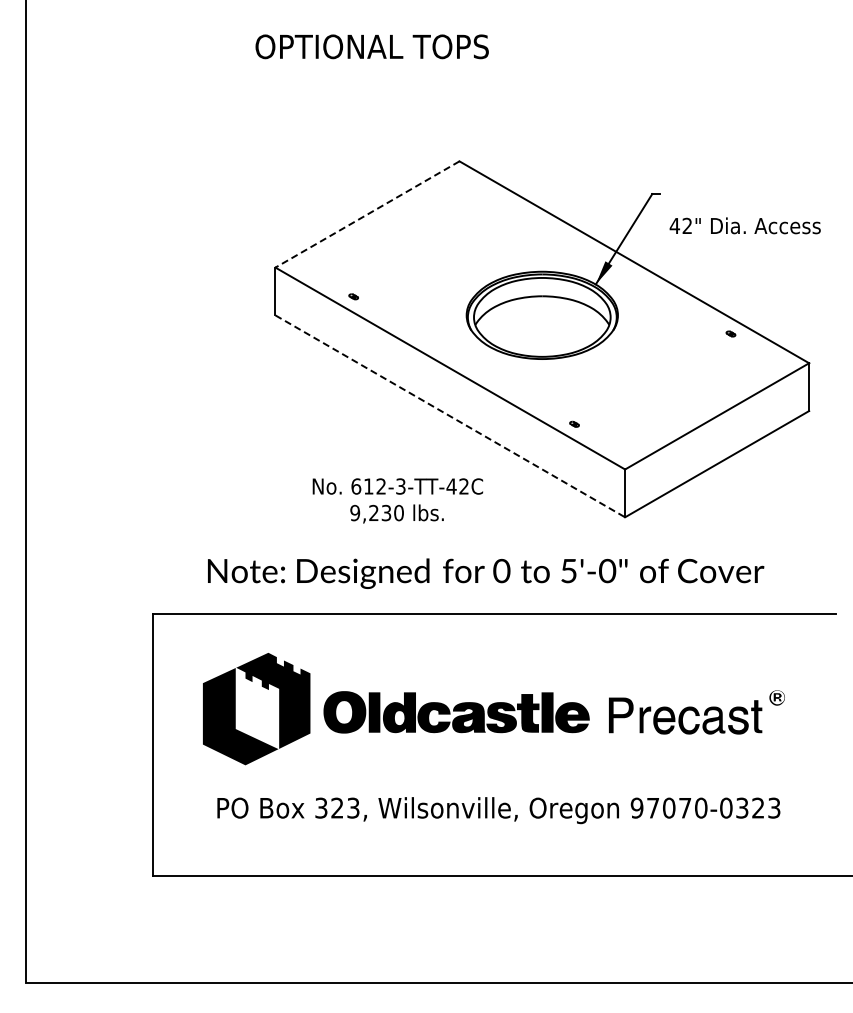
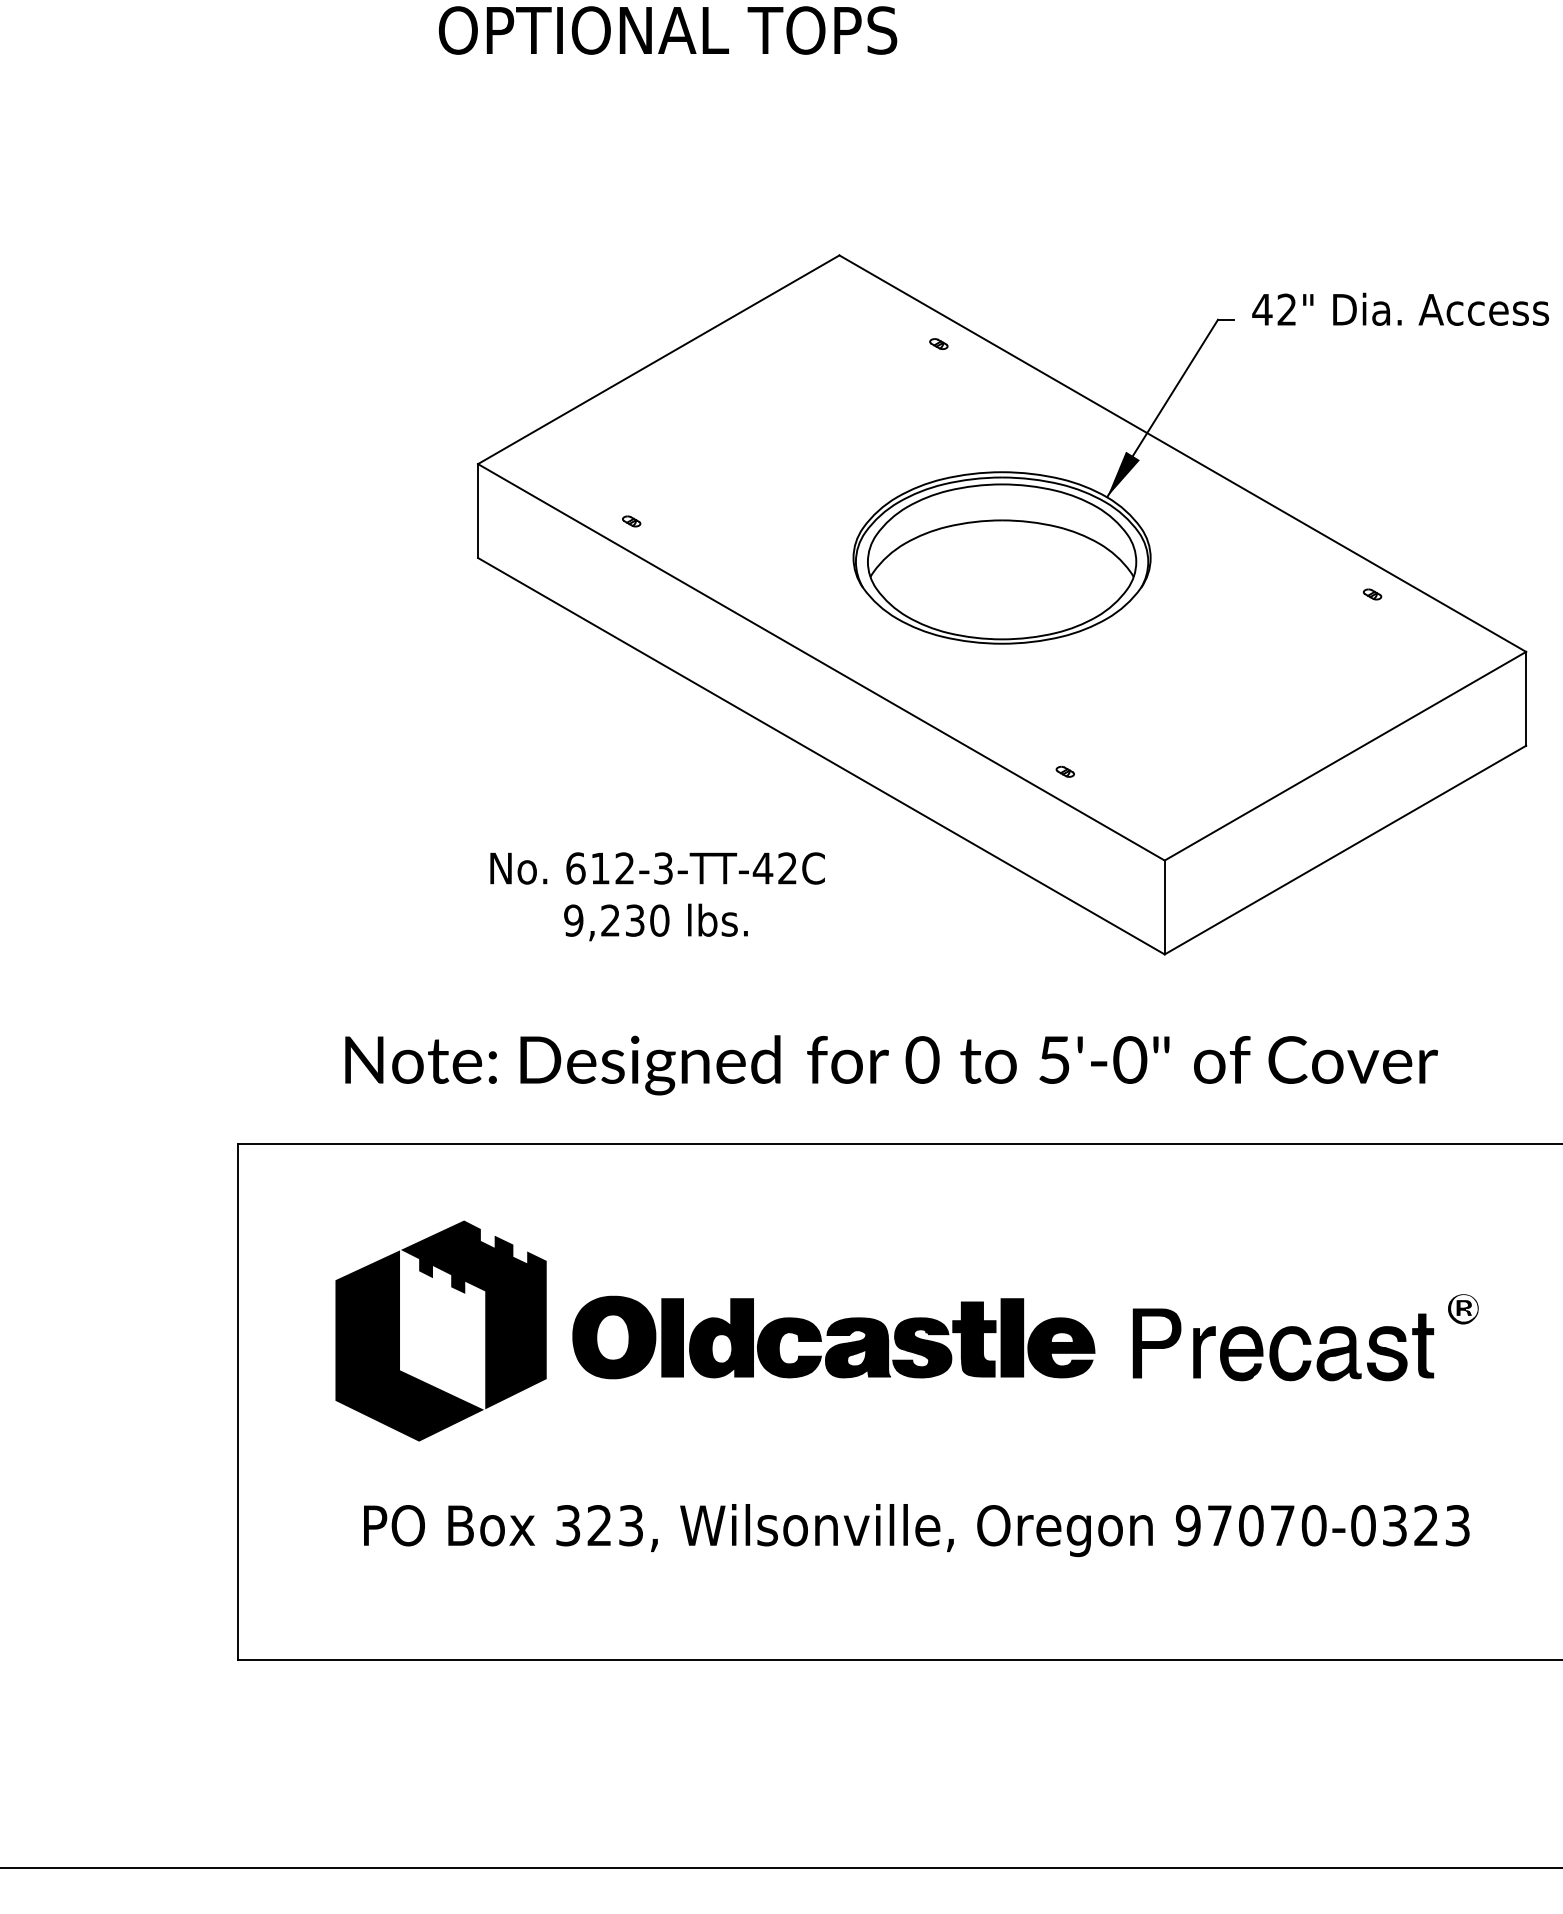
part: (509, 206) -> (937, 344), added
line: (367, 214) -> (658, 359), dashed -> solid
text: (744, 225) -> (1399, 308), moved
line: (450, 416) -> (821, 756), dashed -> solid
text: (397, 500) -> (656, 895), moved

